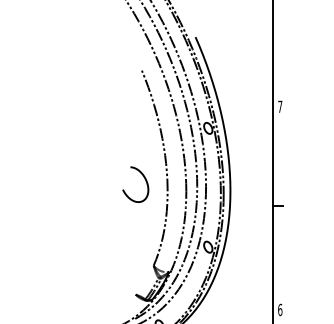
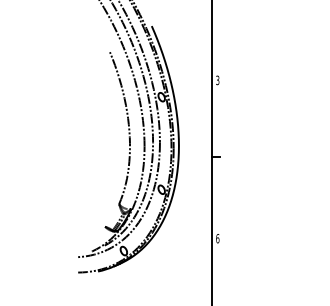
text: (279, 106) -> (217, 80), 7 -> 3
curve: (143, 178) -> (111, 136), removed

